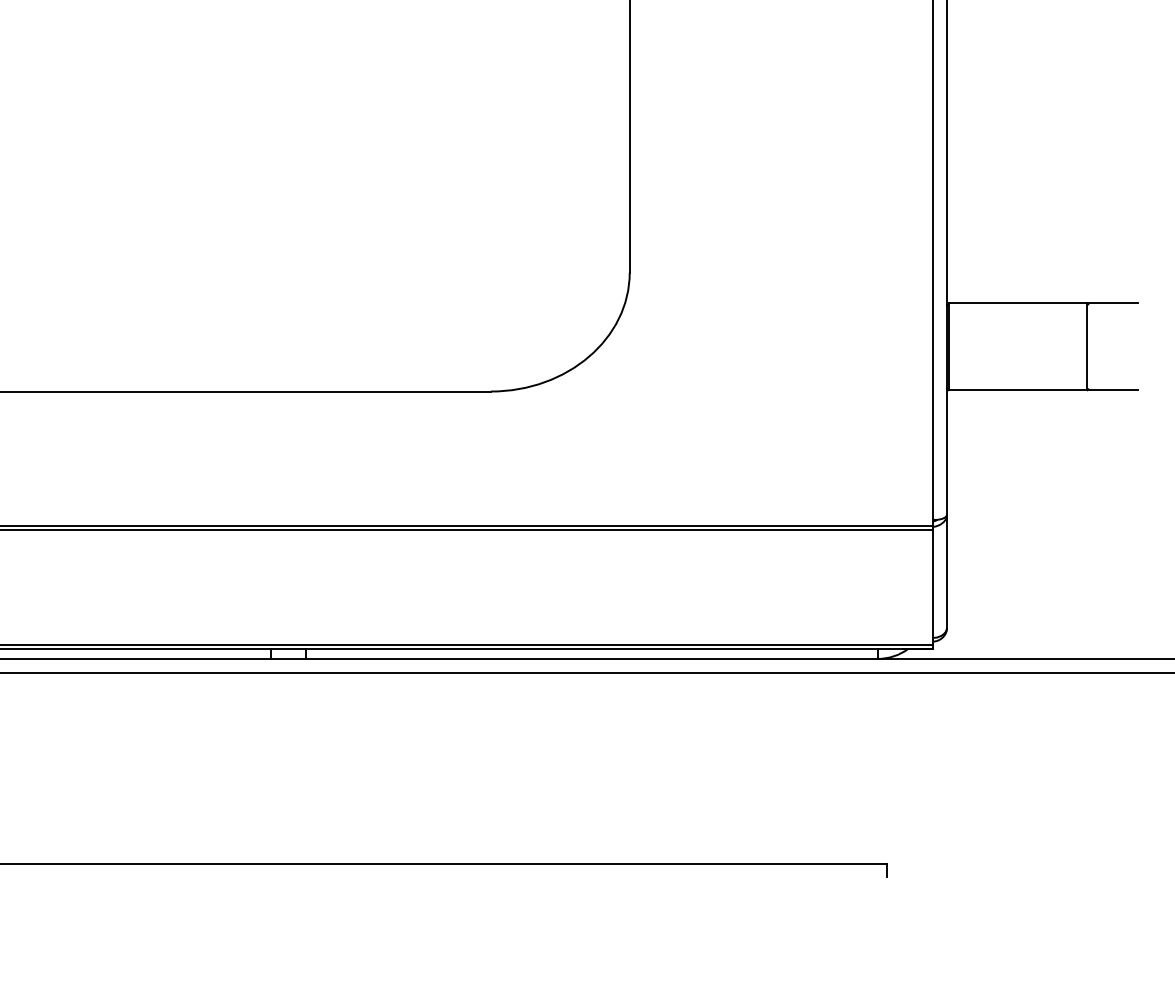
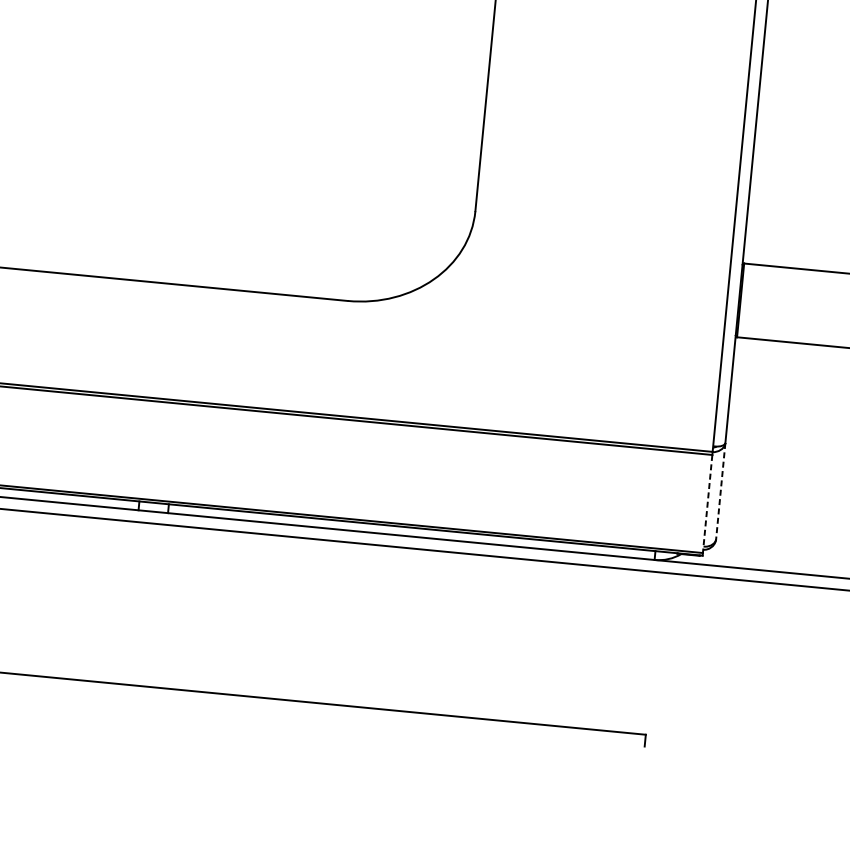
line: (947, 571) -> (721, 491), solid -> dashed
line: (933, 587) -> (707, 503), solid -> dashed

